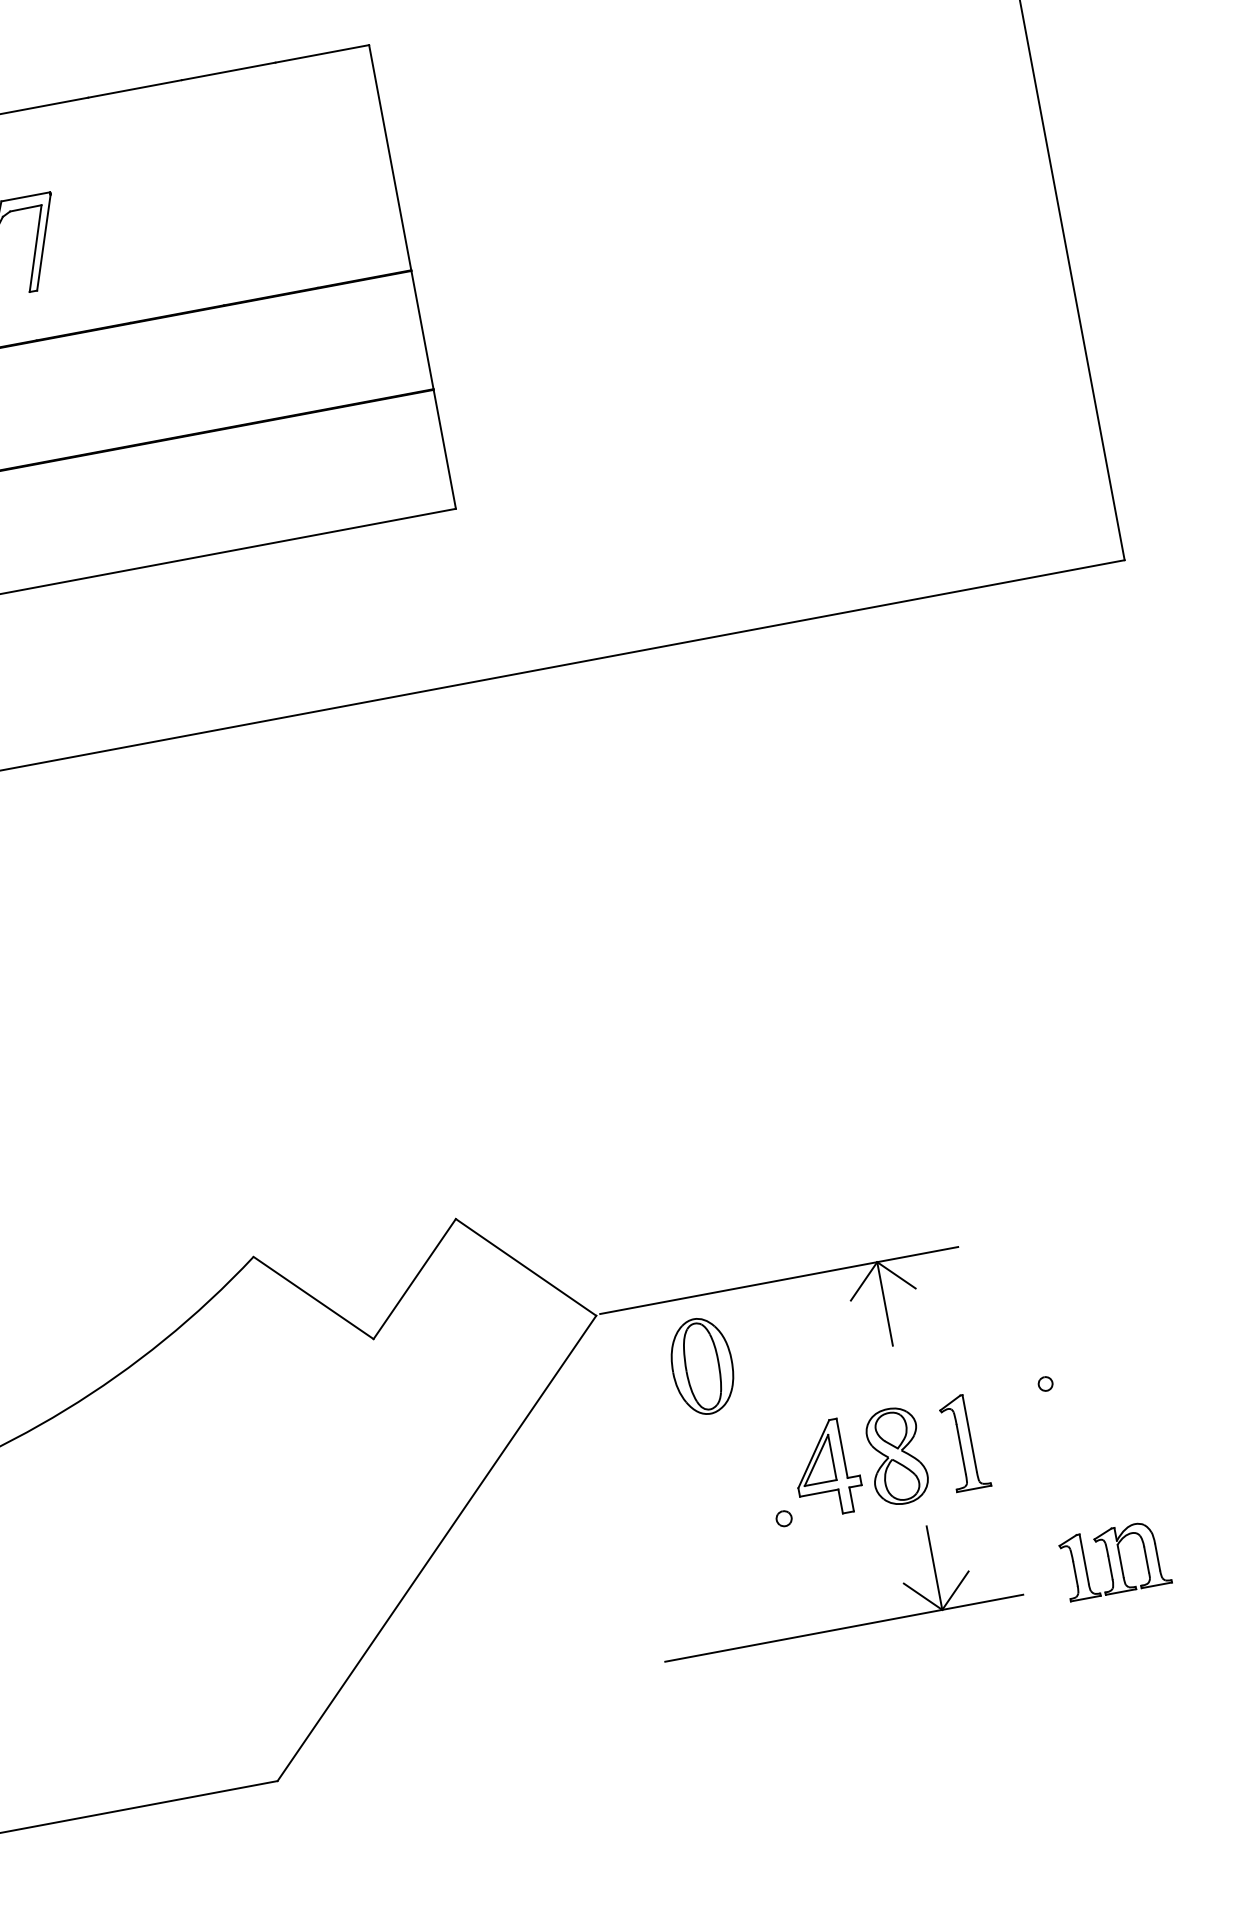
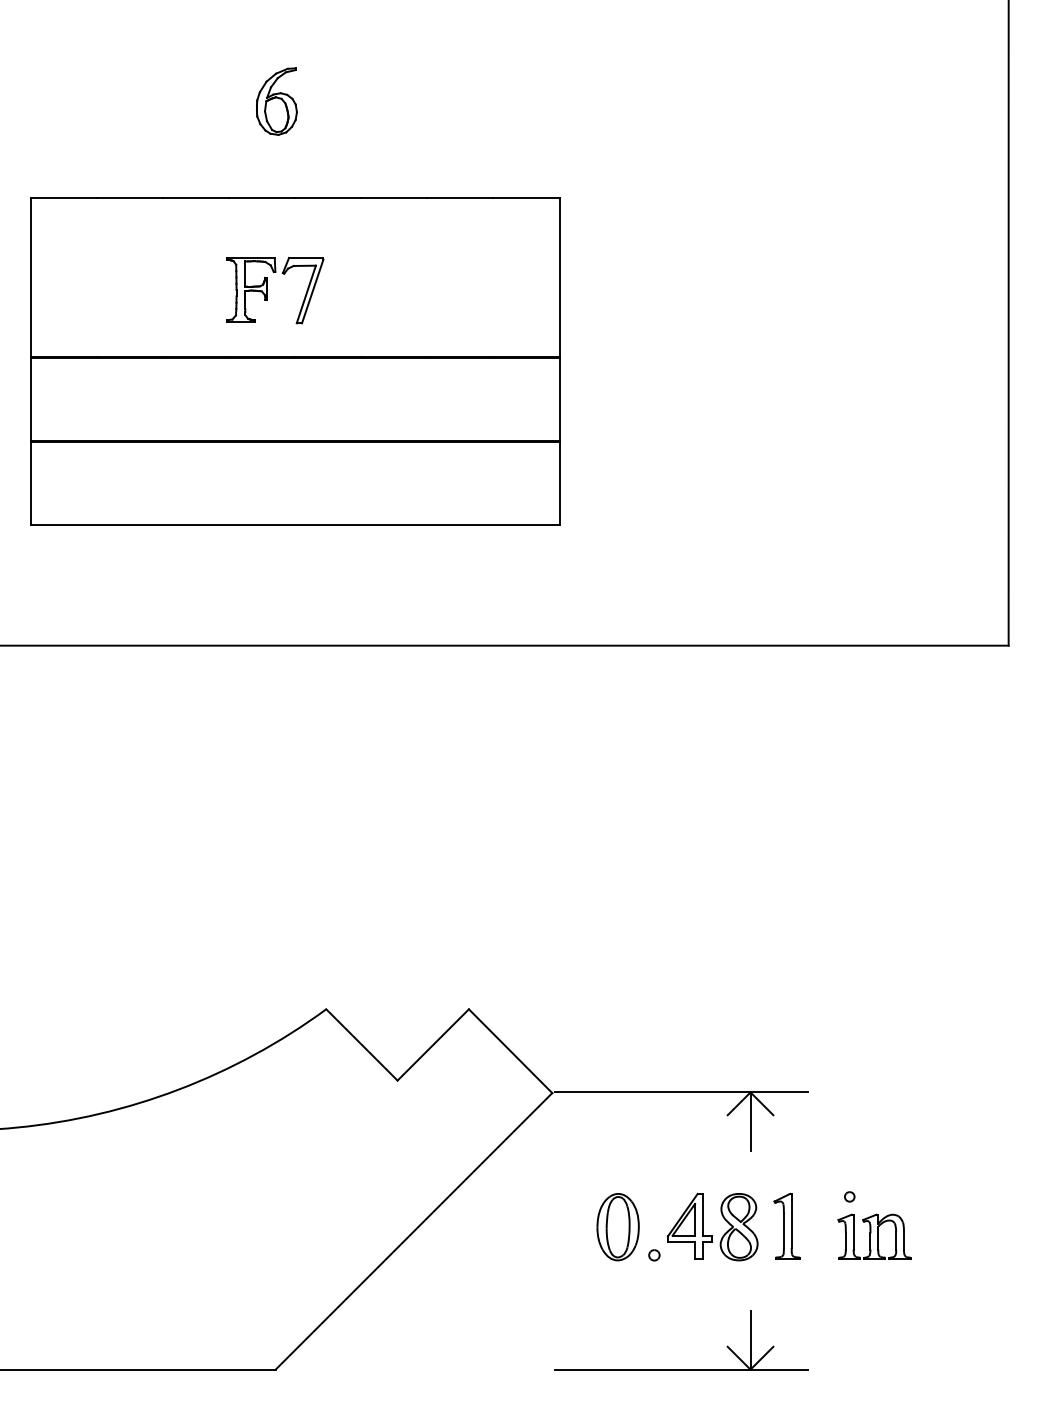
part: (701, 1367) -> (617, 1227), moved
part: (1114, 1559) -> (874, 1236), moved
part: (844, 1628) -> (681, 1369), moved

